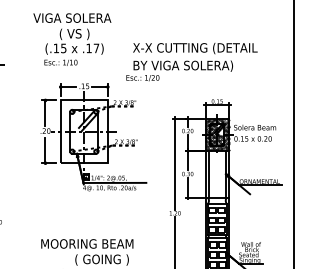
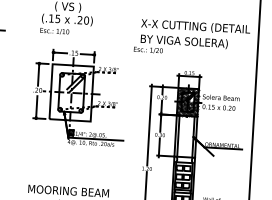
text: (92, 48) -> (83, 20), .17) -> .20)
text: (191, 62) -> (191, 39), moved

